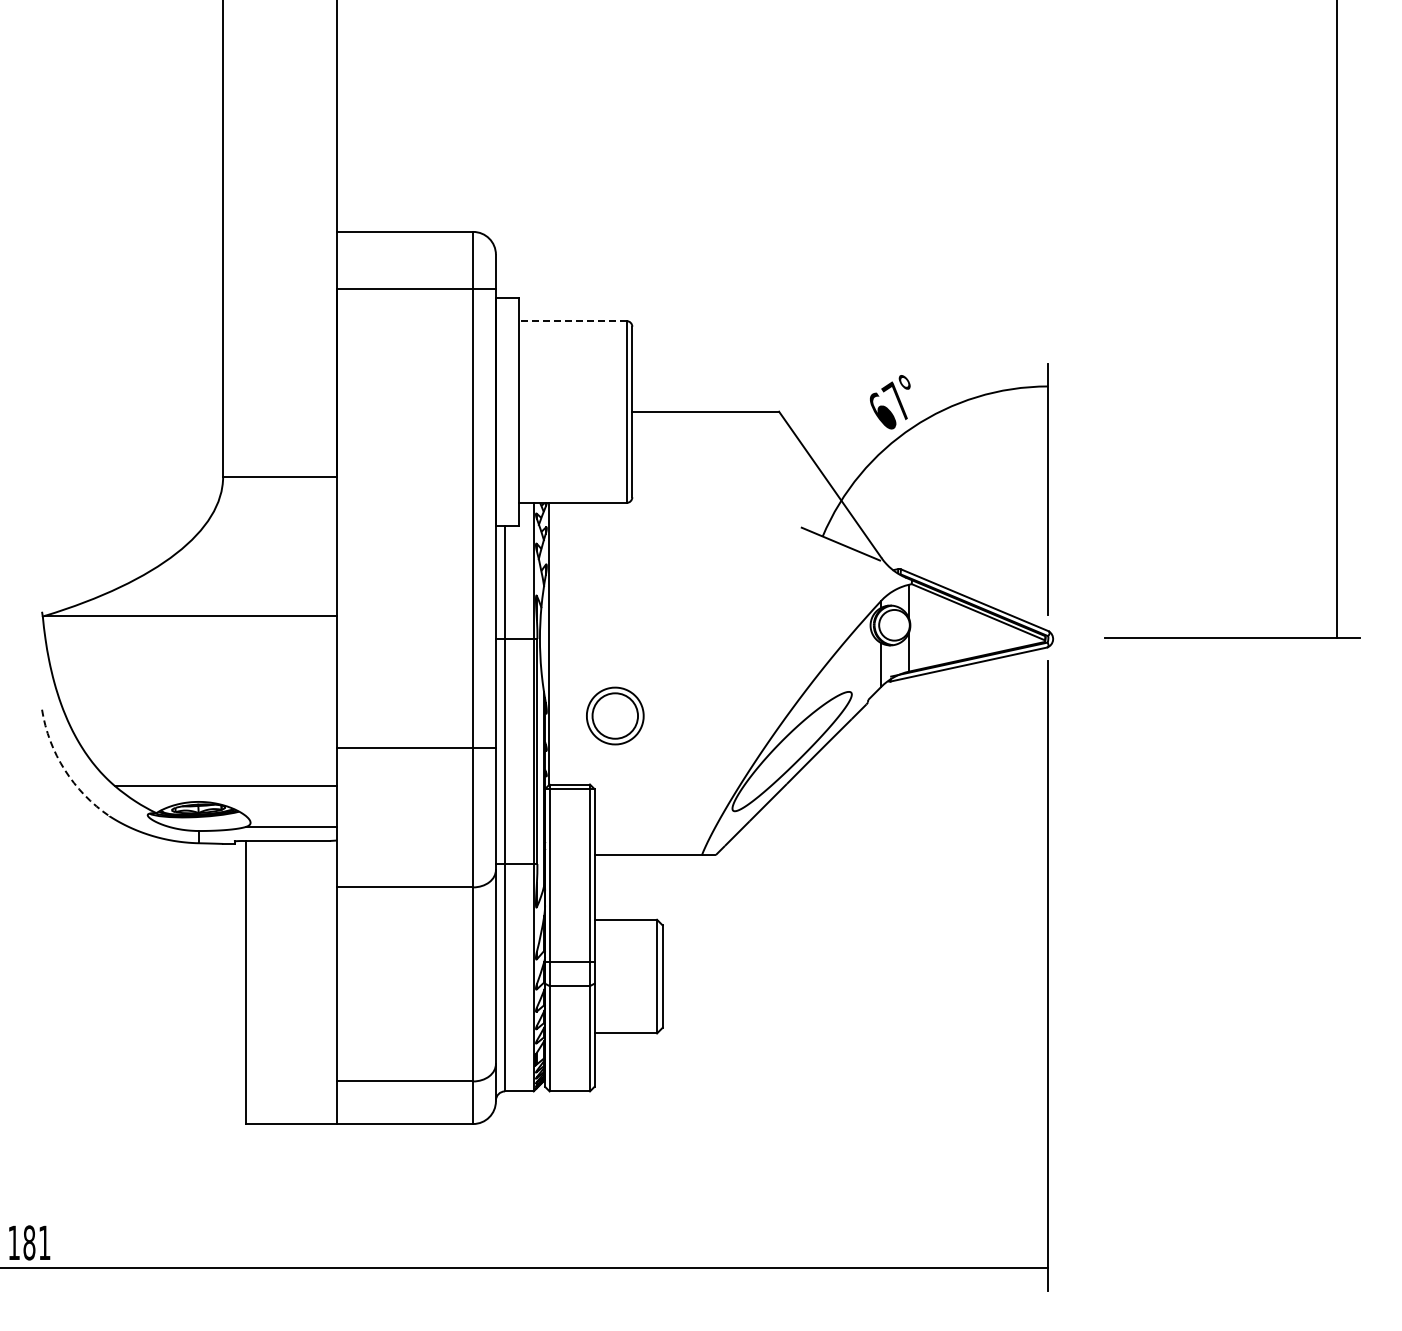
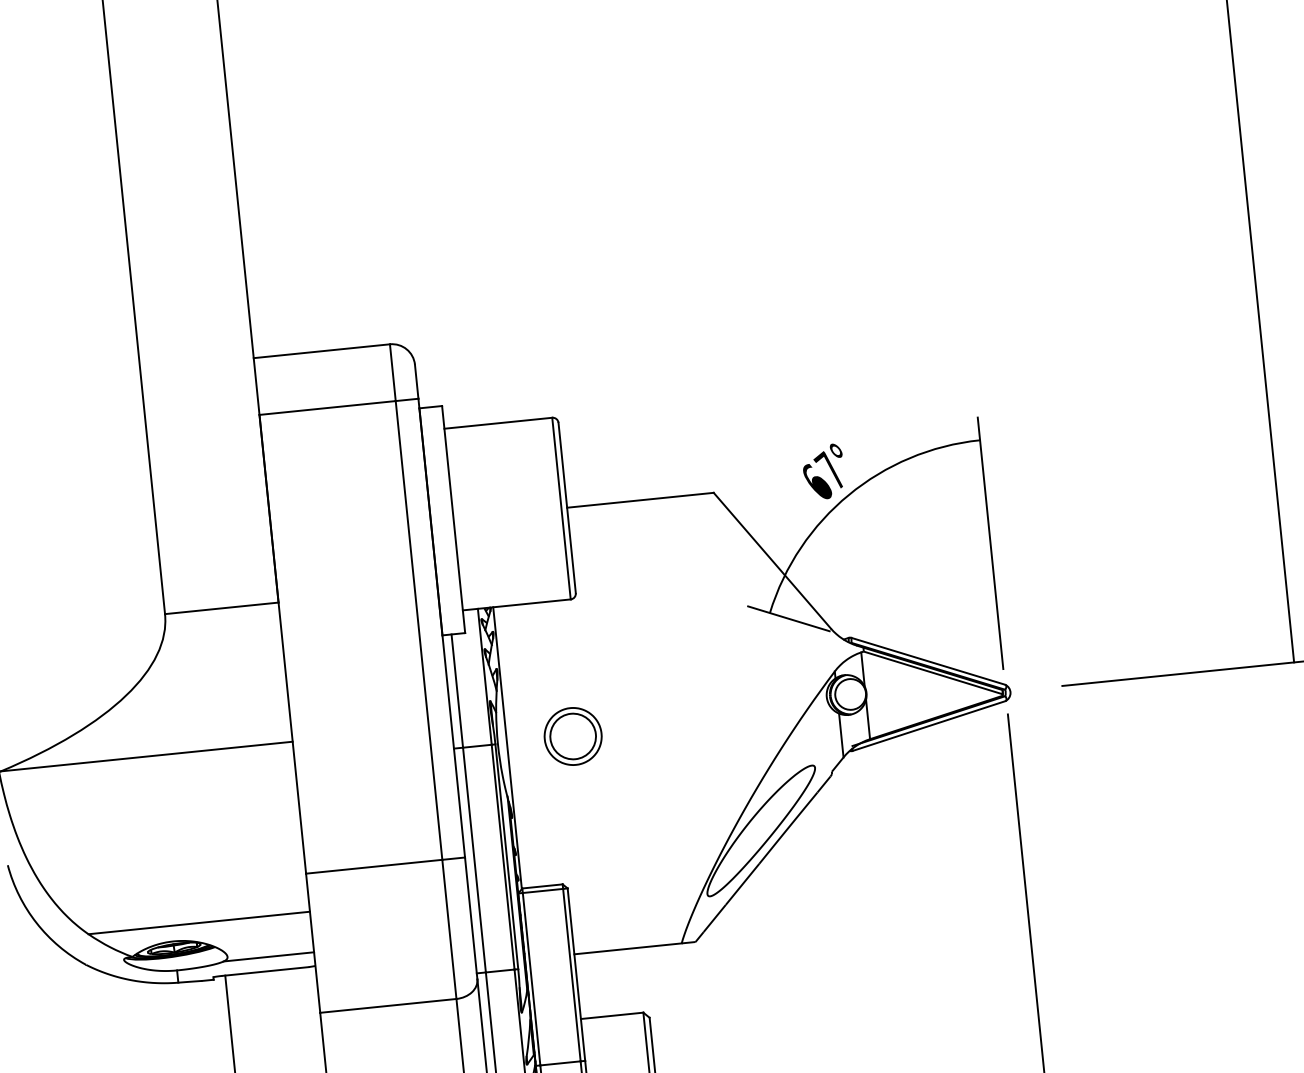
line: (572, 321) -> (498, 423), dashed -> solid
part: (615, 715) -> (573, 735), moved
arc: (64, 769) -> (36, 922), dashed -> solid

